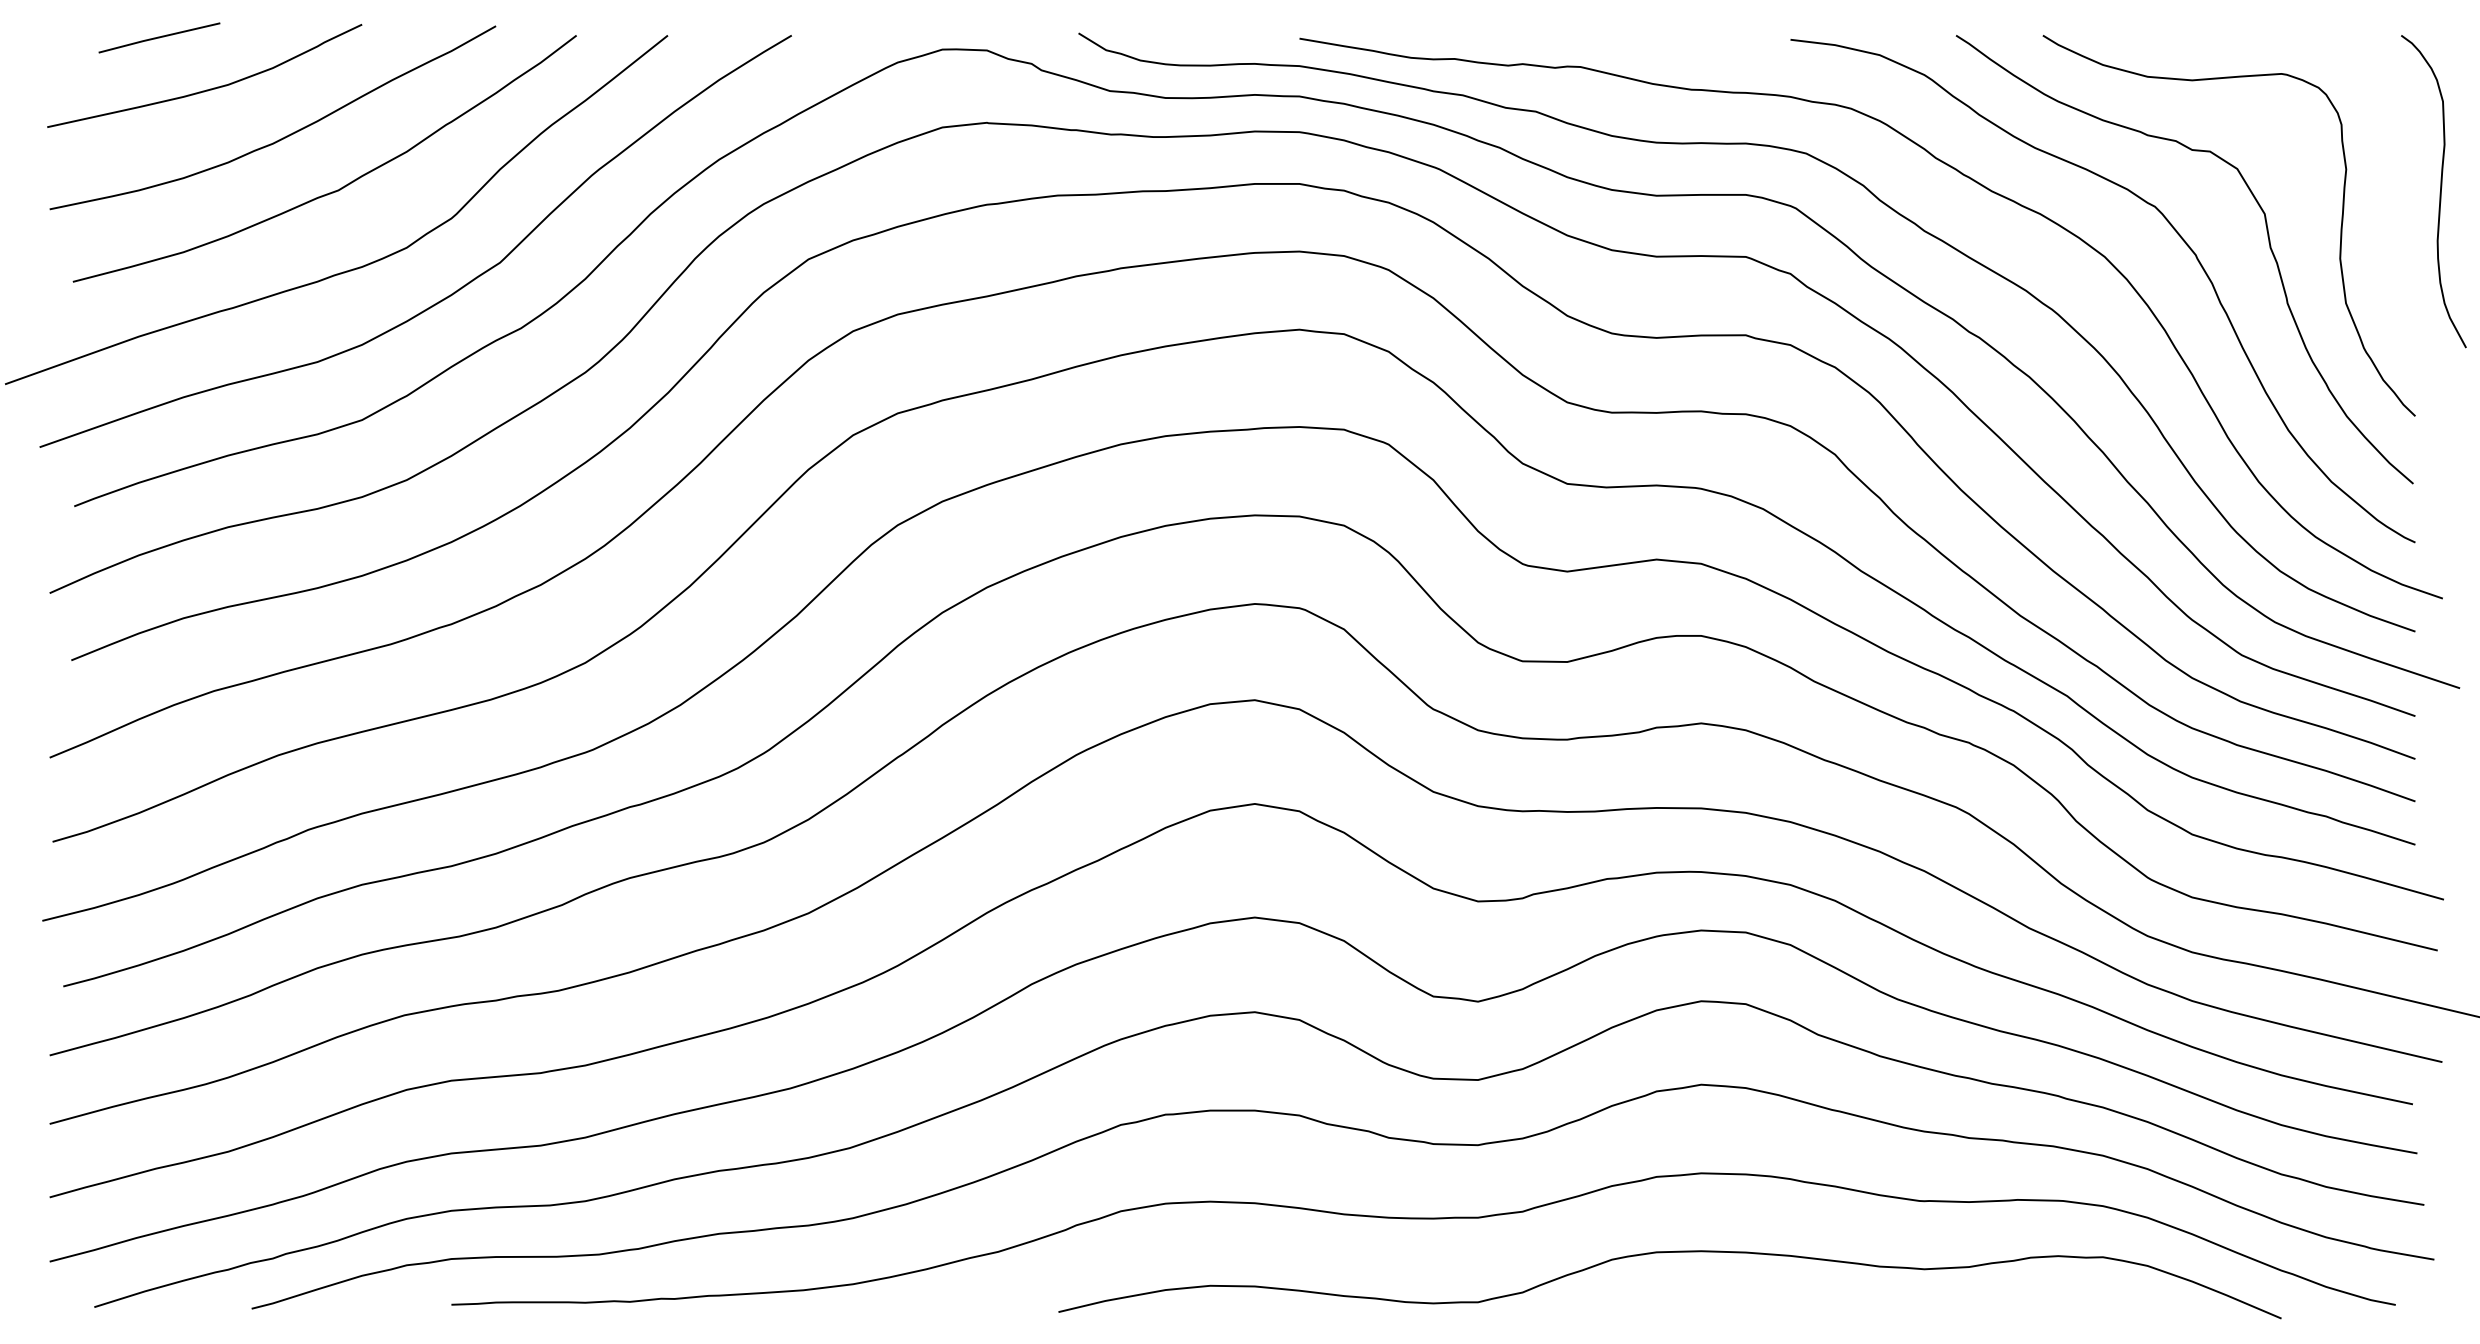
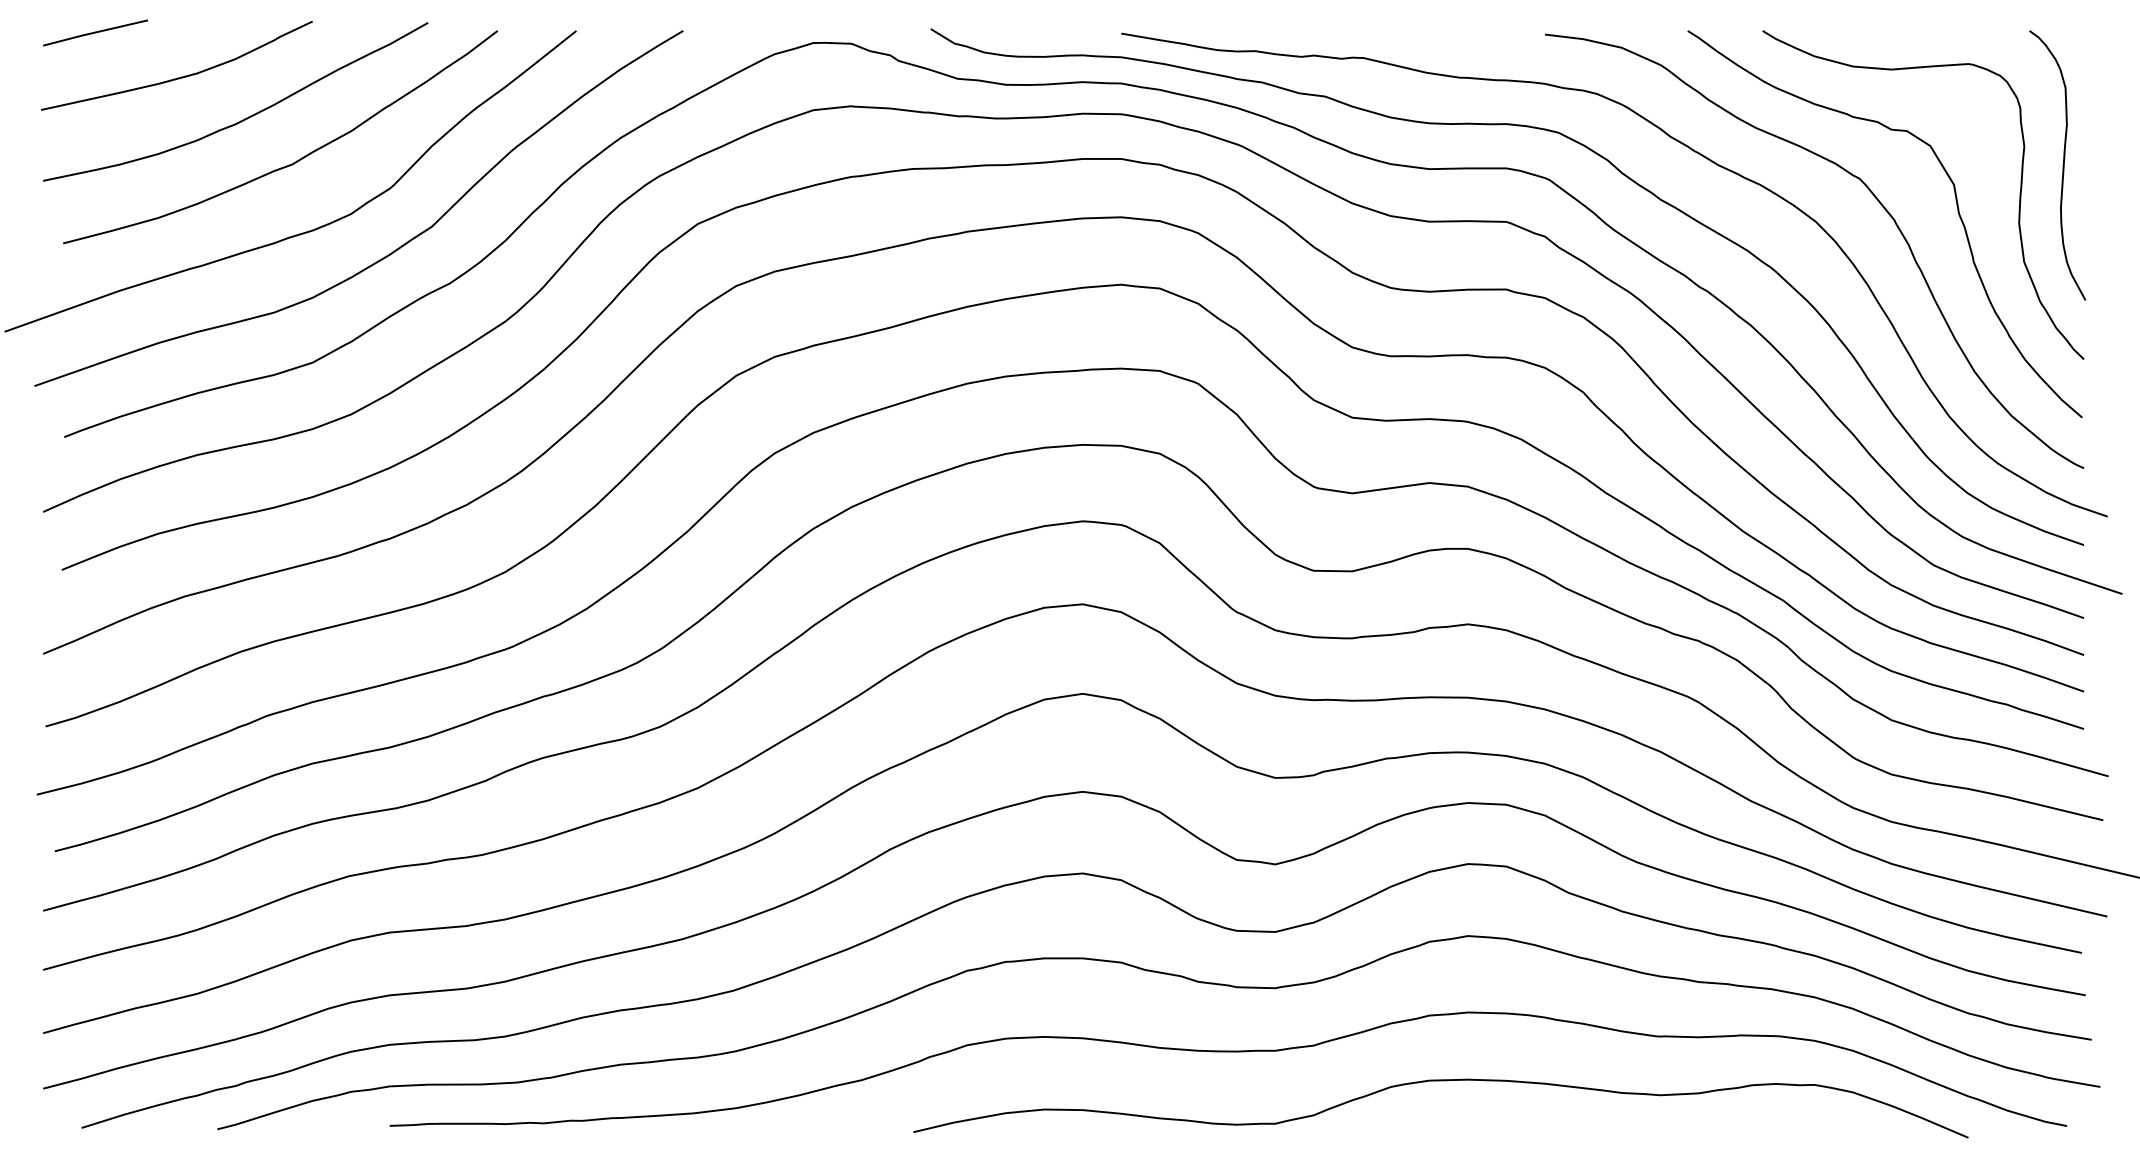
line: (159, 37) -> (95, 32), moved
curve: (2439, 192) -> (2062, 166), moved

